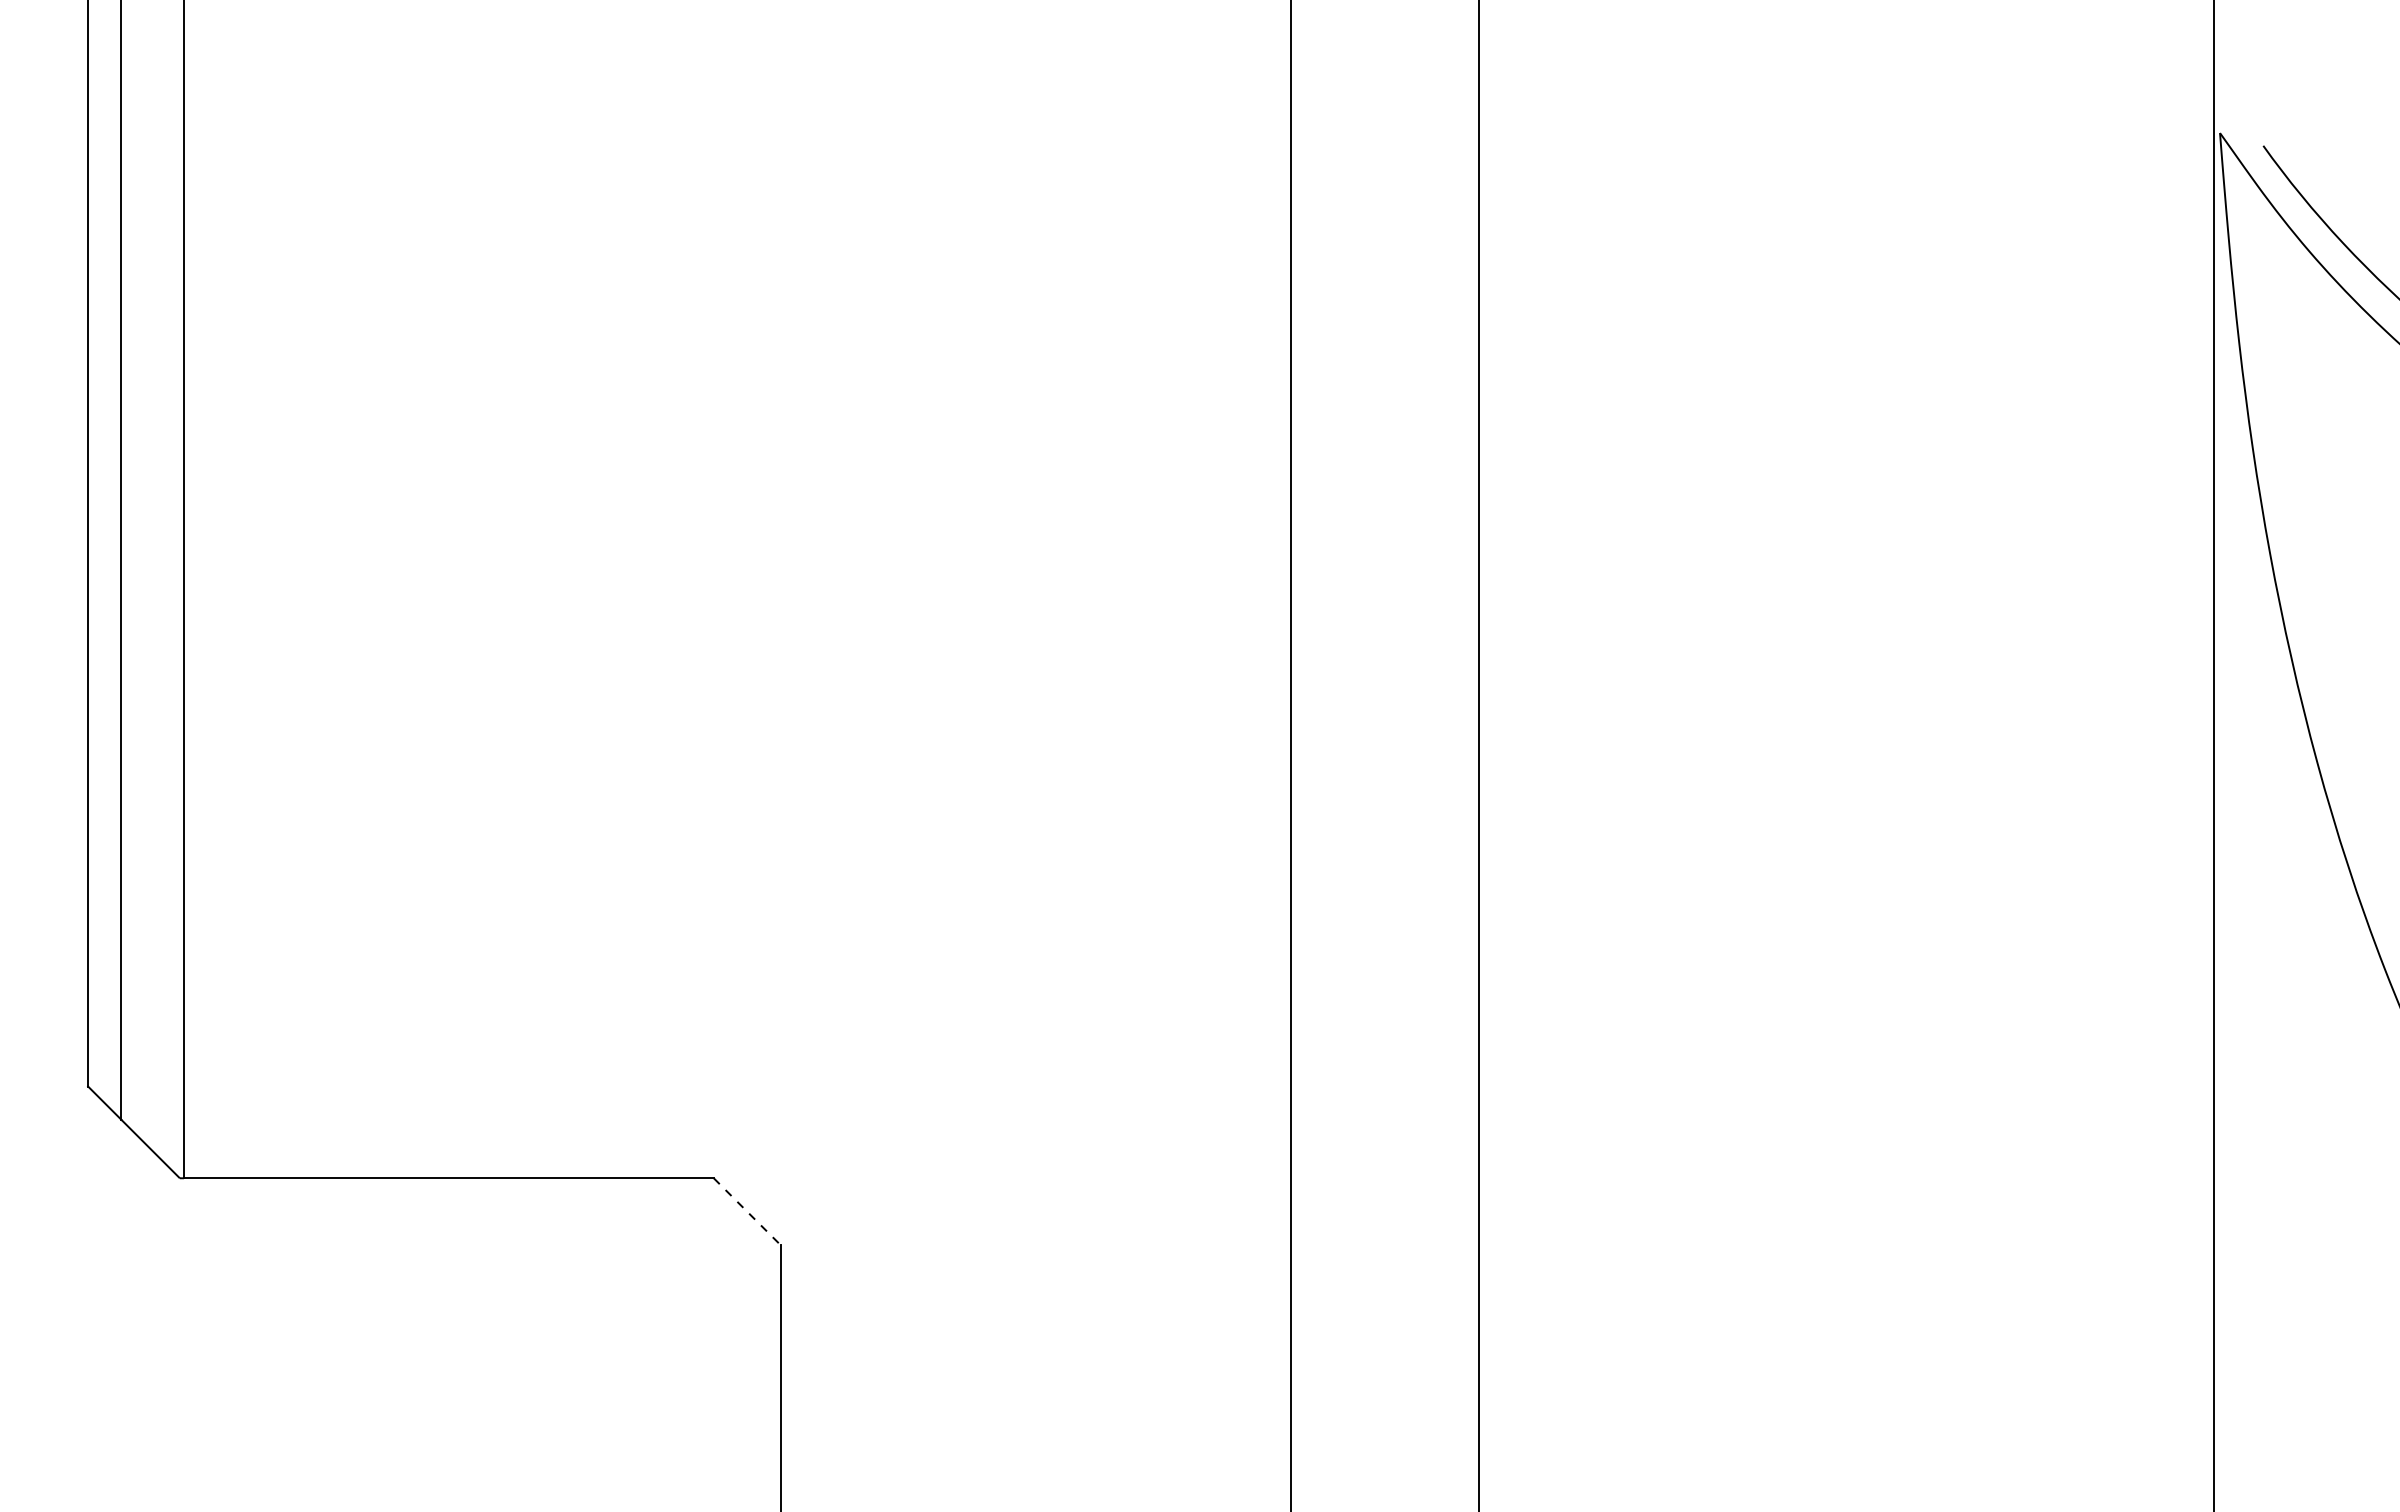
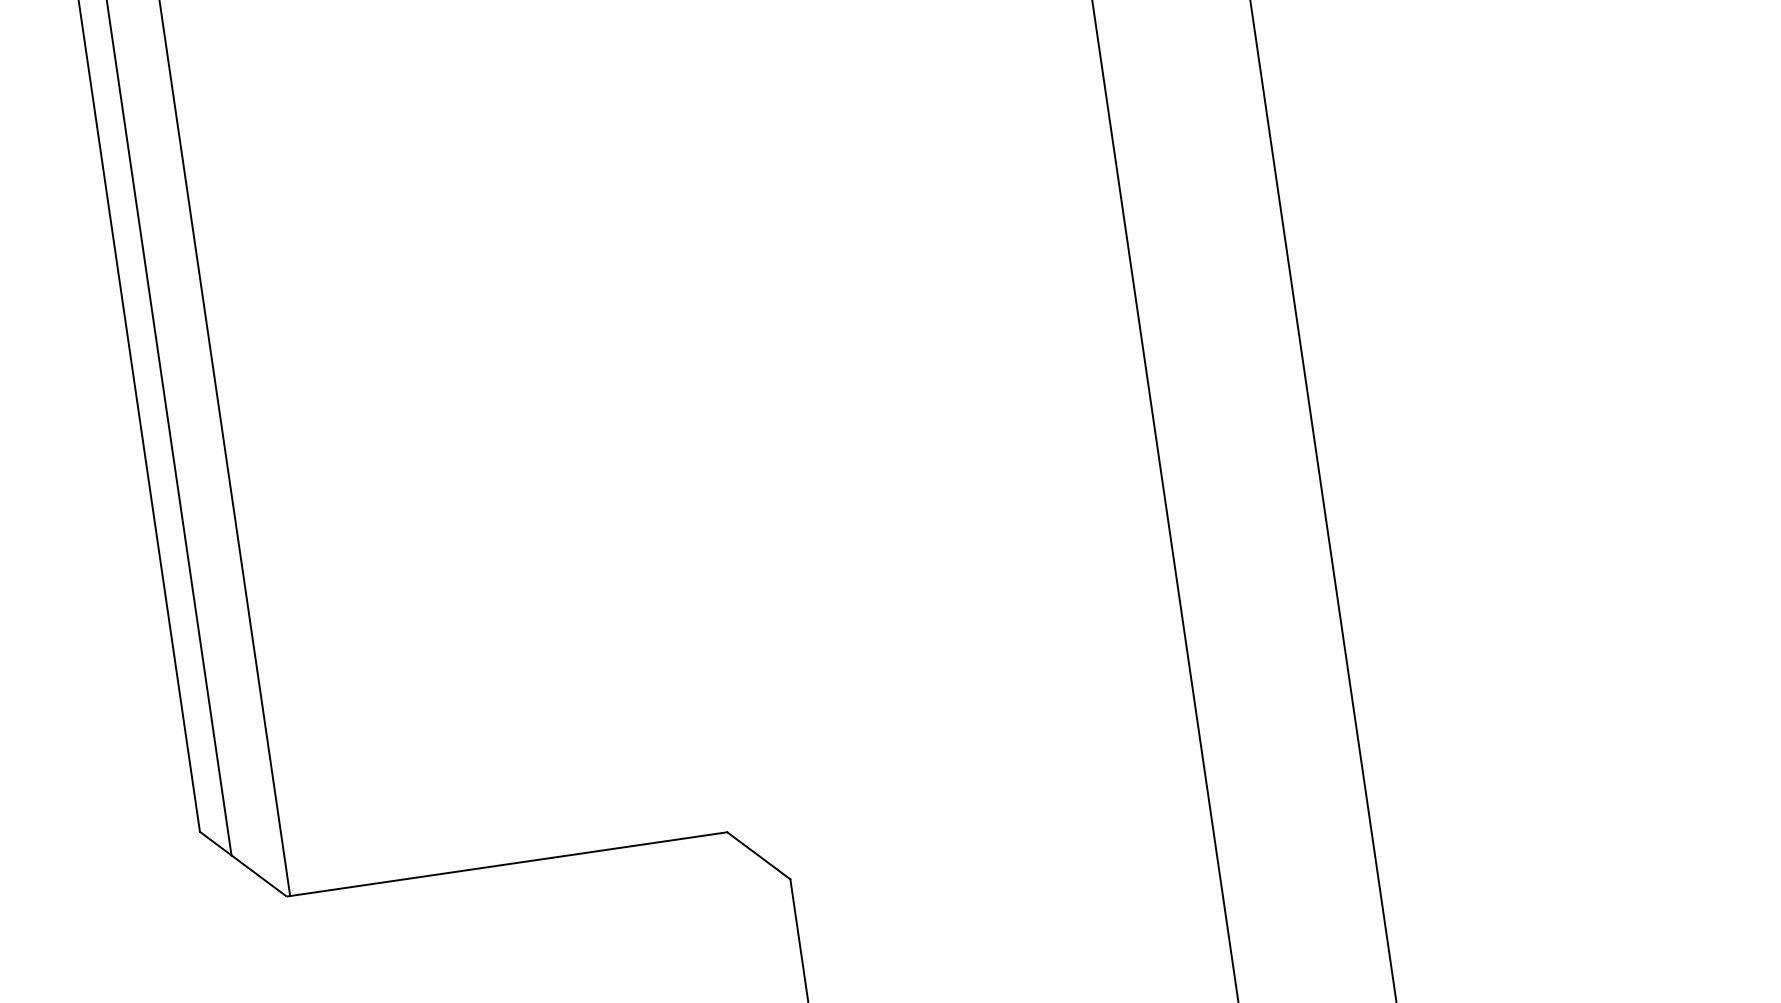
line: (747, 1212) -> (759, 856), dashed -> solid

